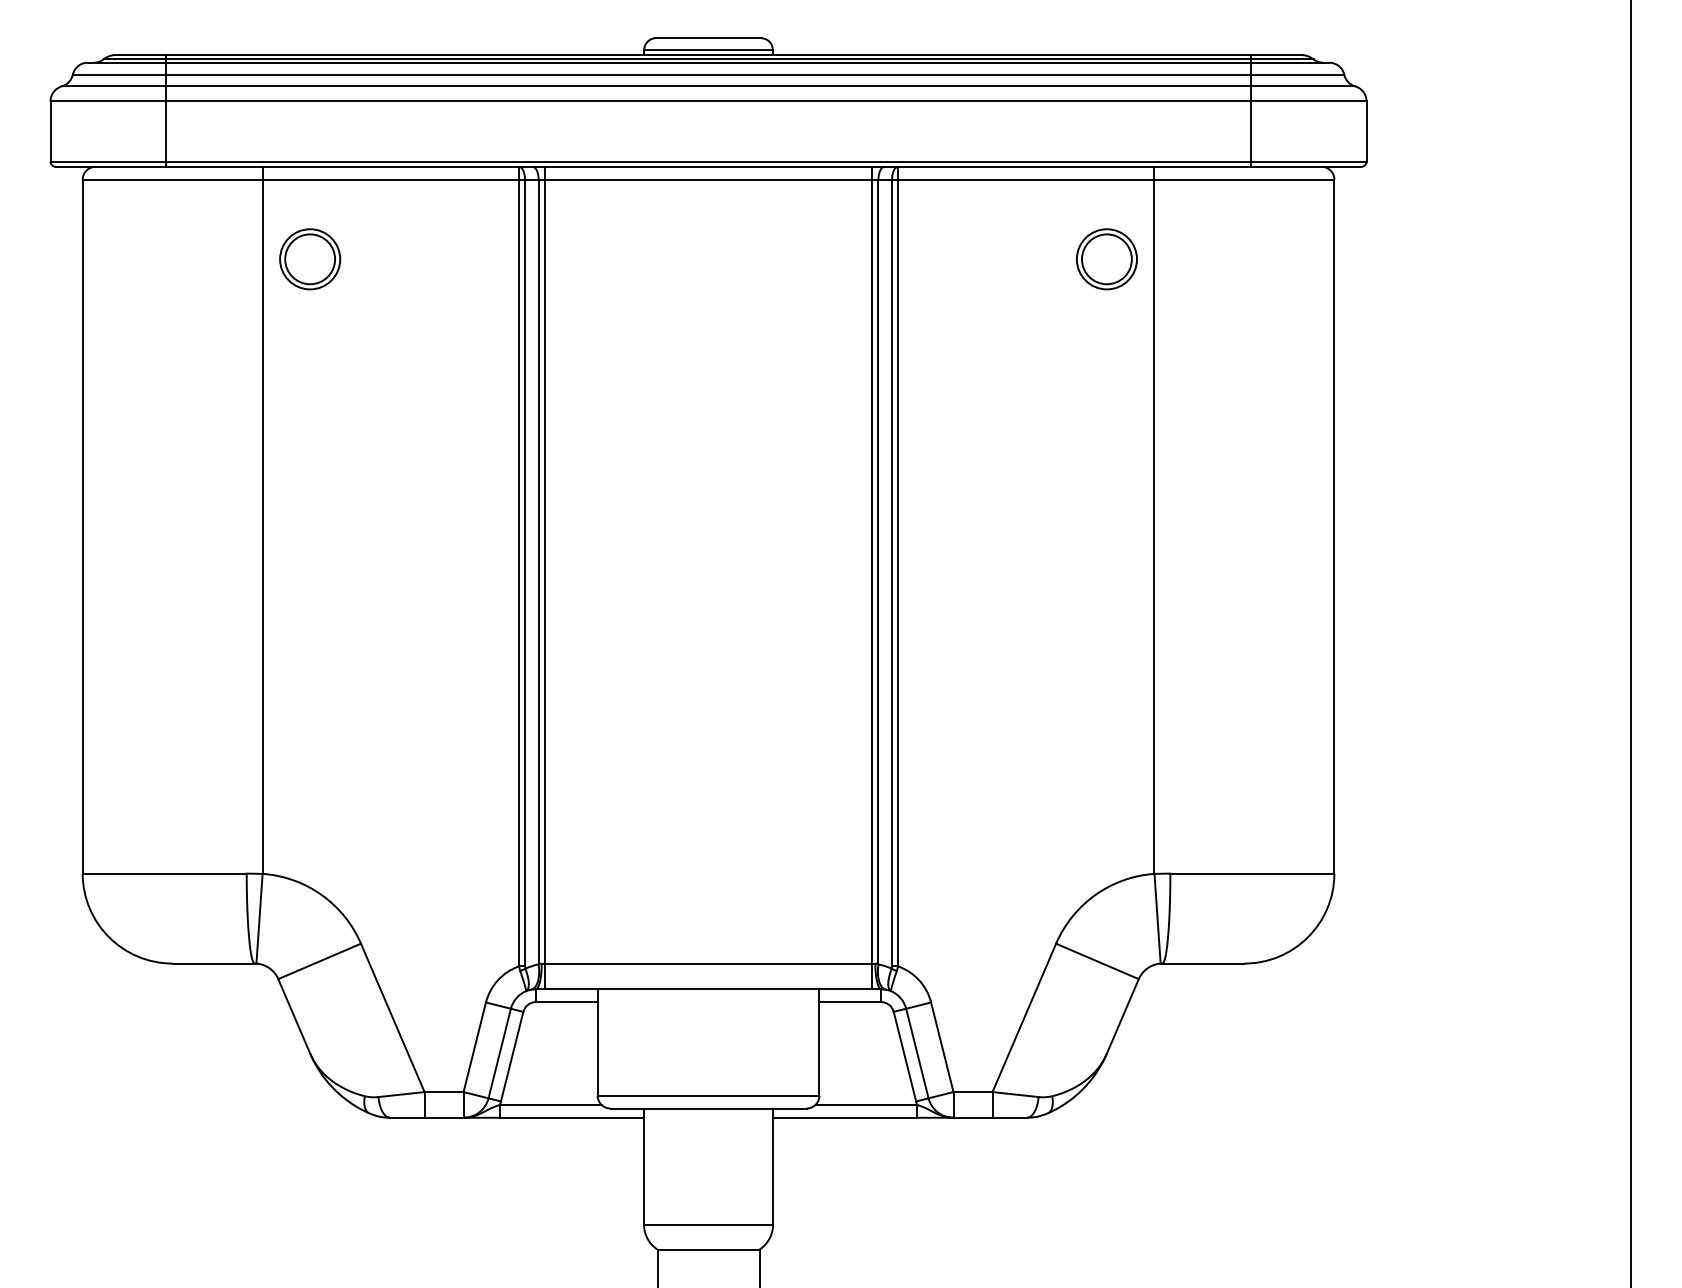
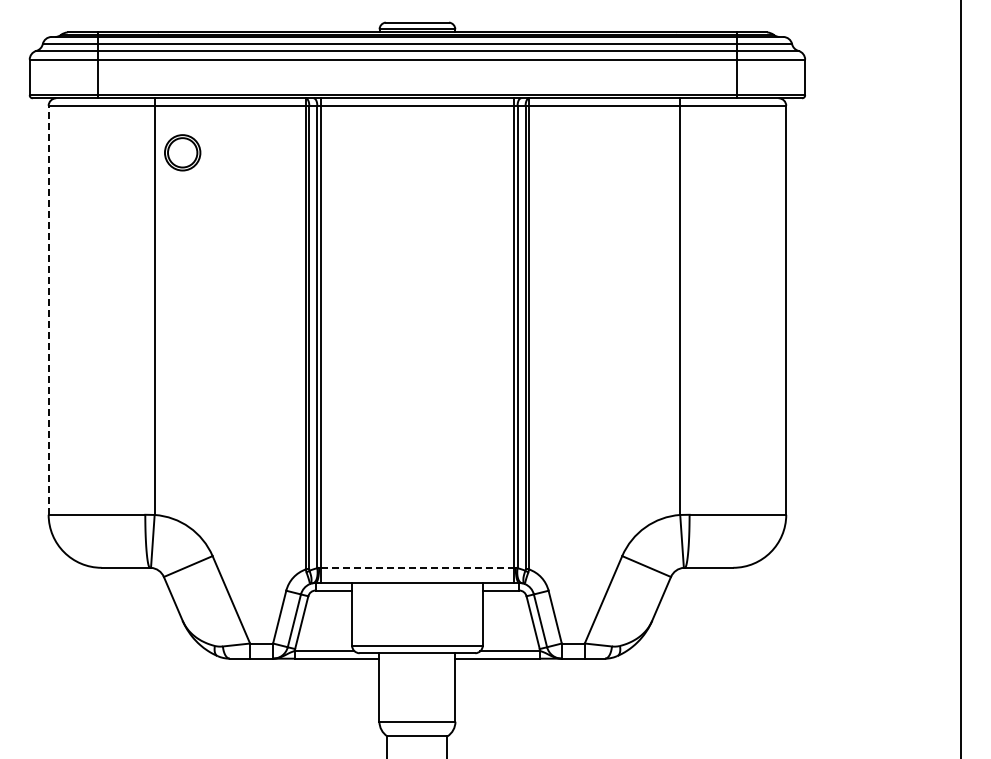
part: (1105, 258) -> (651, 152), removed
line: (82, 525) -> (48, 309), solid -> dashed
line: (708, 963) -> (417, 567), solid -> dashed

